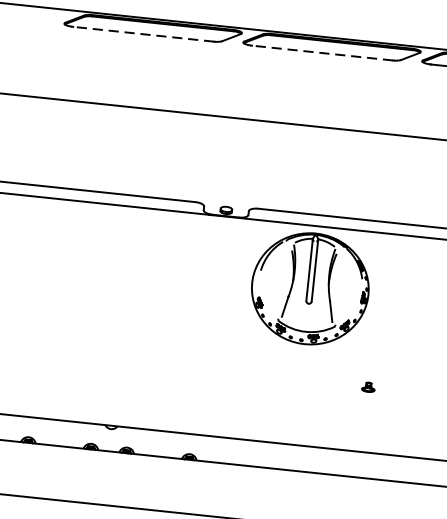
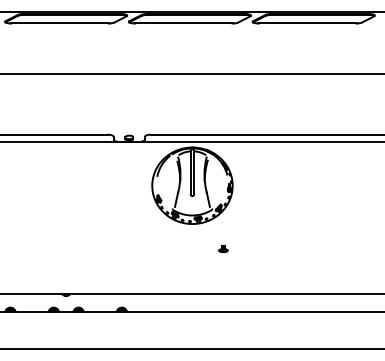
line: (144, 34) -> (60, 23), dashed -> solid
line: (322, 53) -> (183, 23), dashed -> solid
part: (368, 386) -> (223, 248), moved

